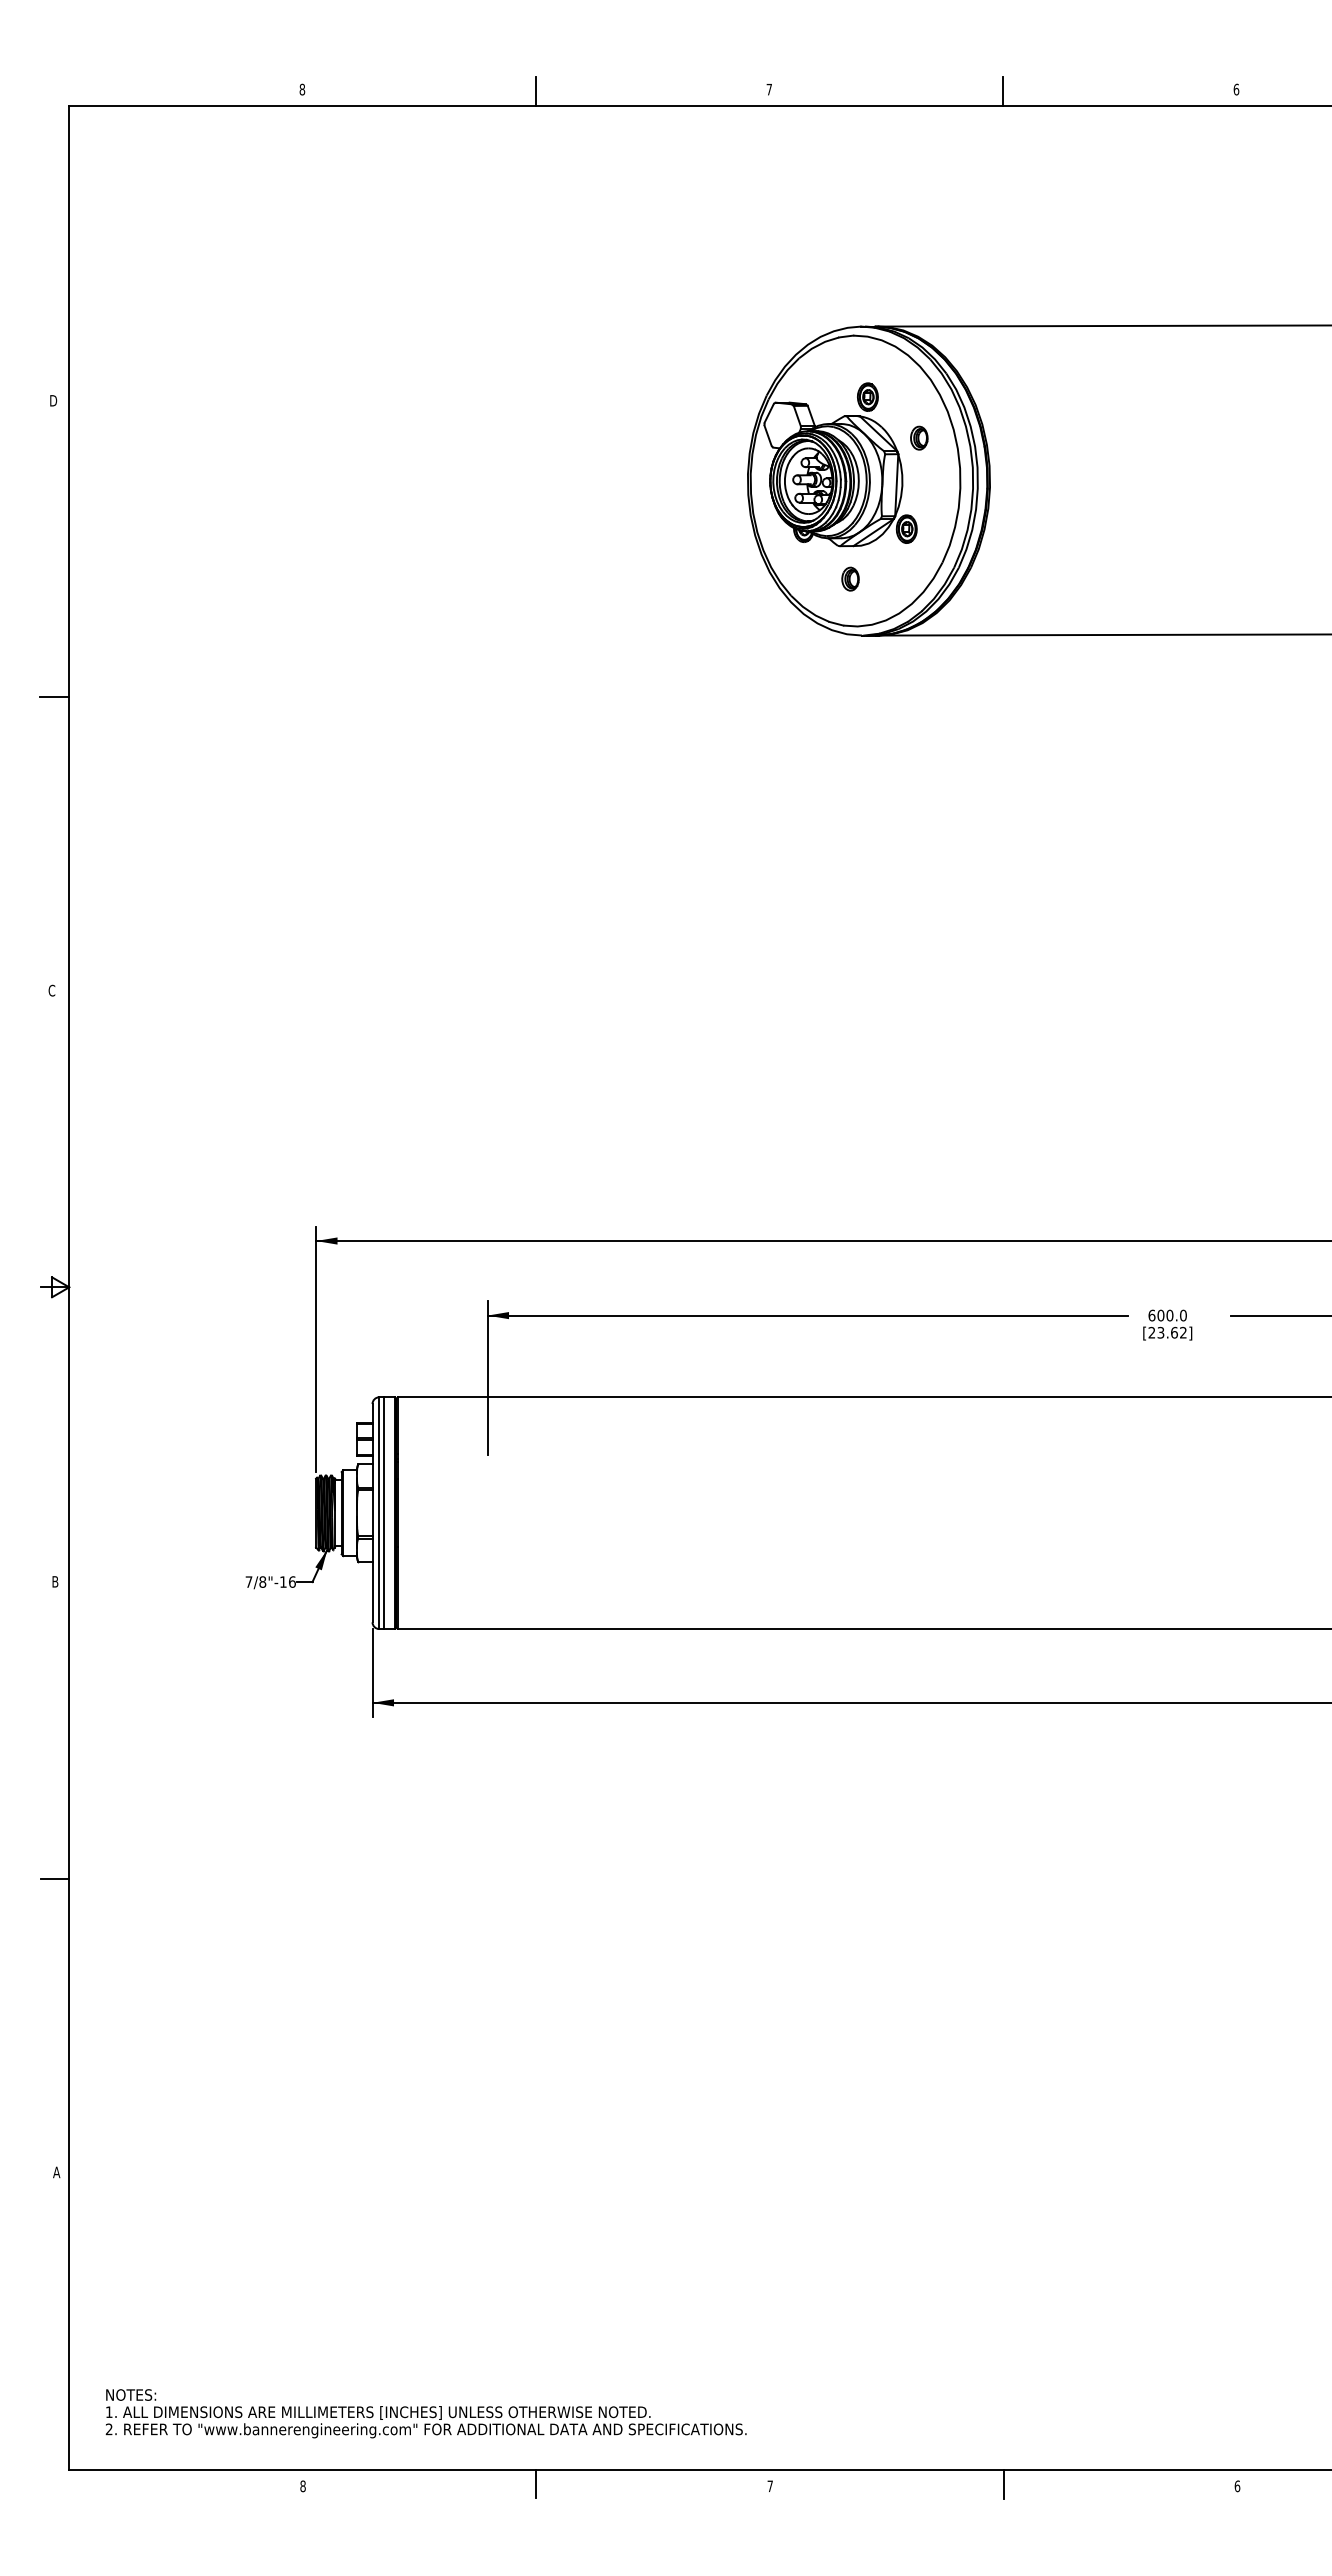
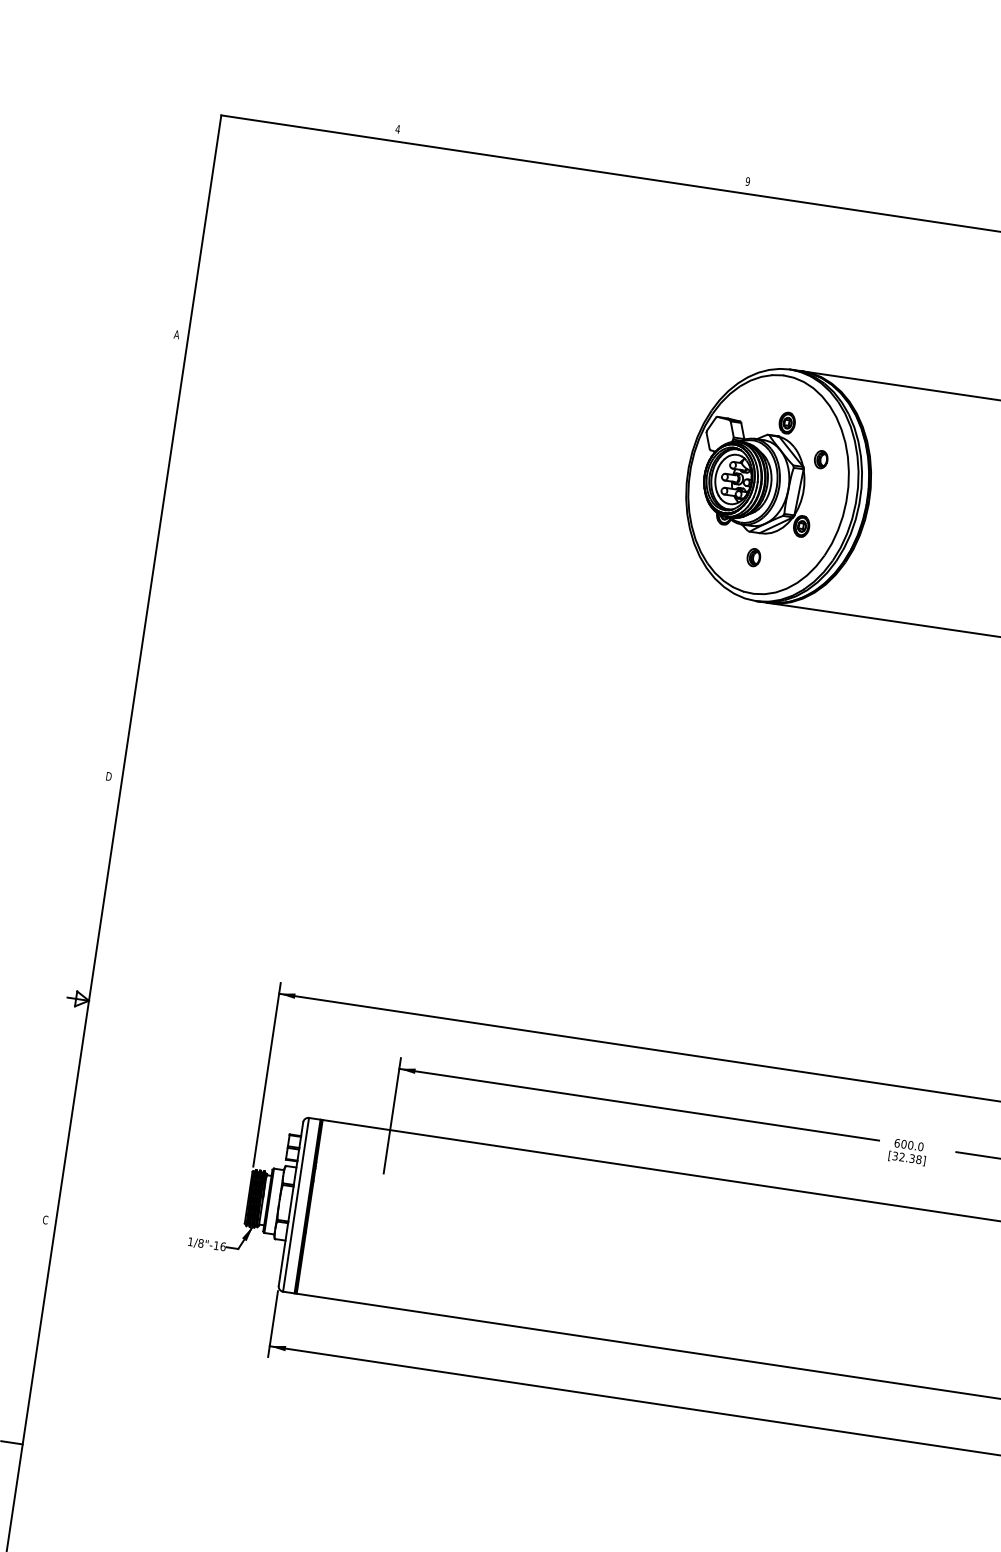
text: (301, 89) -> (397, 129), 8 -> 4
text: (769, 89) -> (747, 181), 7 -> 9
line: (536, 91) -> (573, 156), removed
line: (1003, 91) -> (923, 209), removed
text: (53, 400) -> (176, 334), D -> A
line: (54, 696) -> (144, 556), removed
text: (51, 990) -> (108, 776), C -> D
text: (1167, 1332) -> (907, 1157), [23.62] -> [32.38]
line: (384, 1513) -> (299, 1205), removed
text: (55, 1581) -> (45, 1219), B -> C
text: (248, 1581) -> (190, 1241), 7/8"-16 -> 1/8"-16

